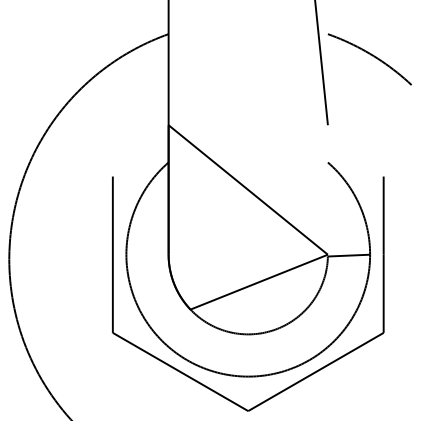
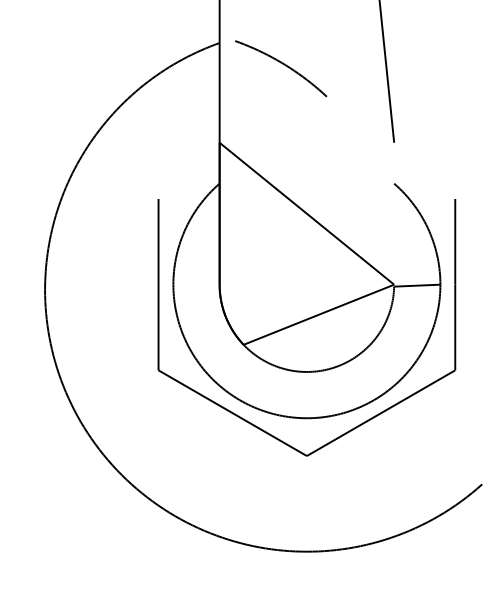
part: (370, 59) -> (281, 68), moved

